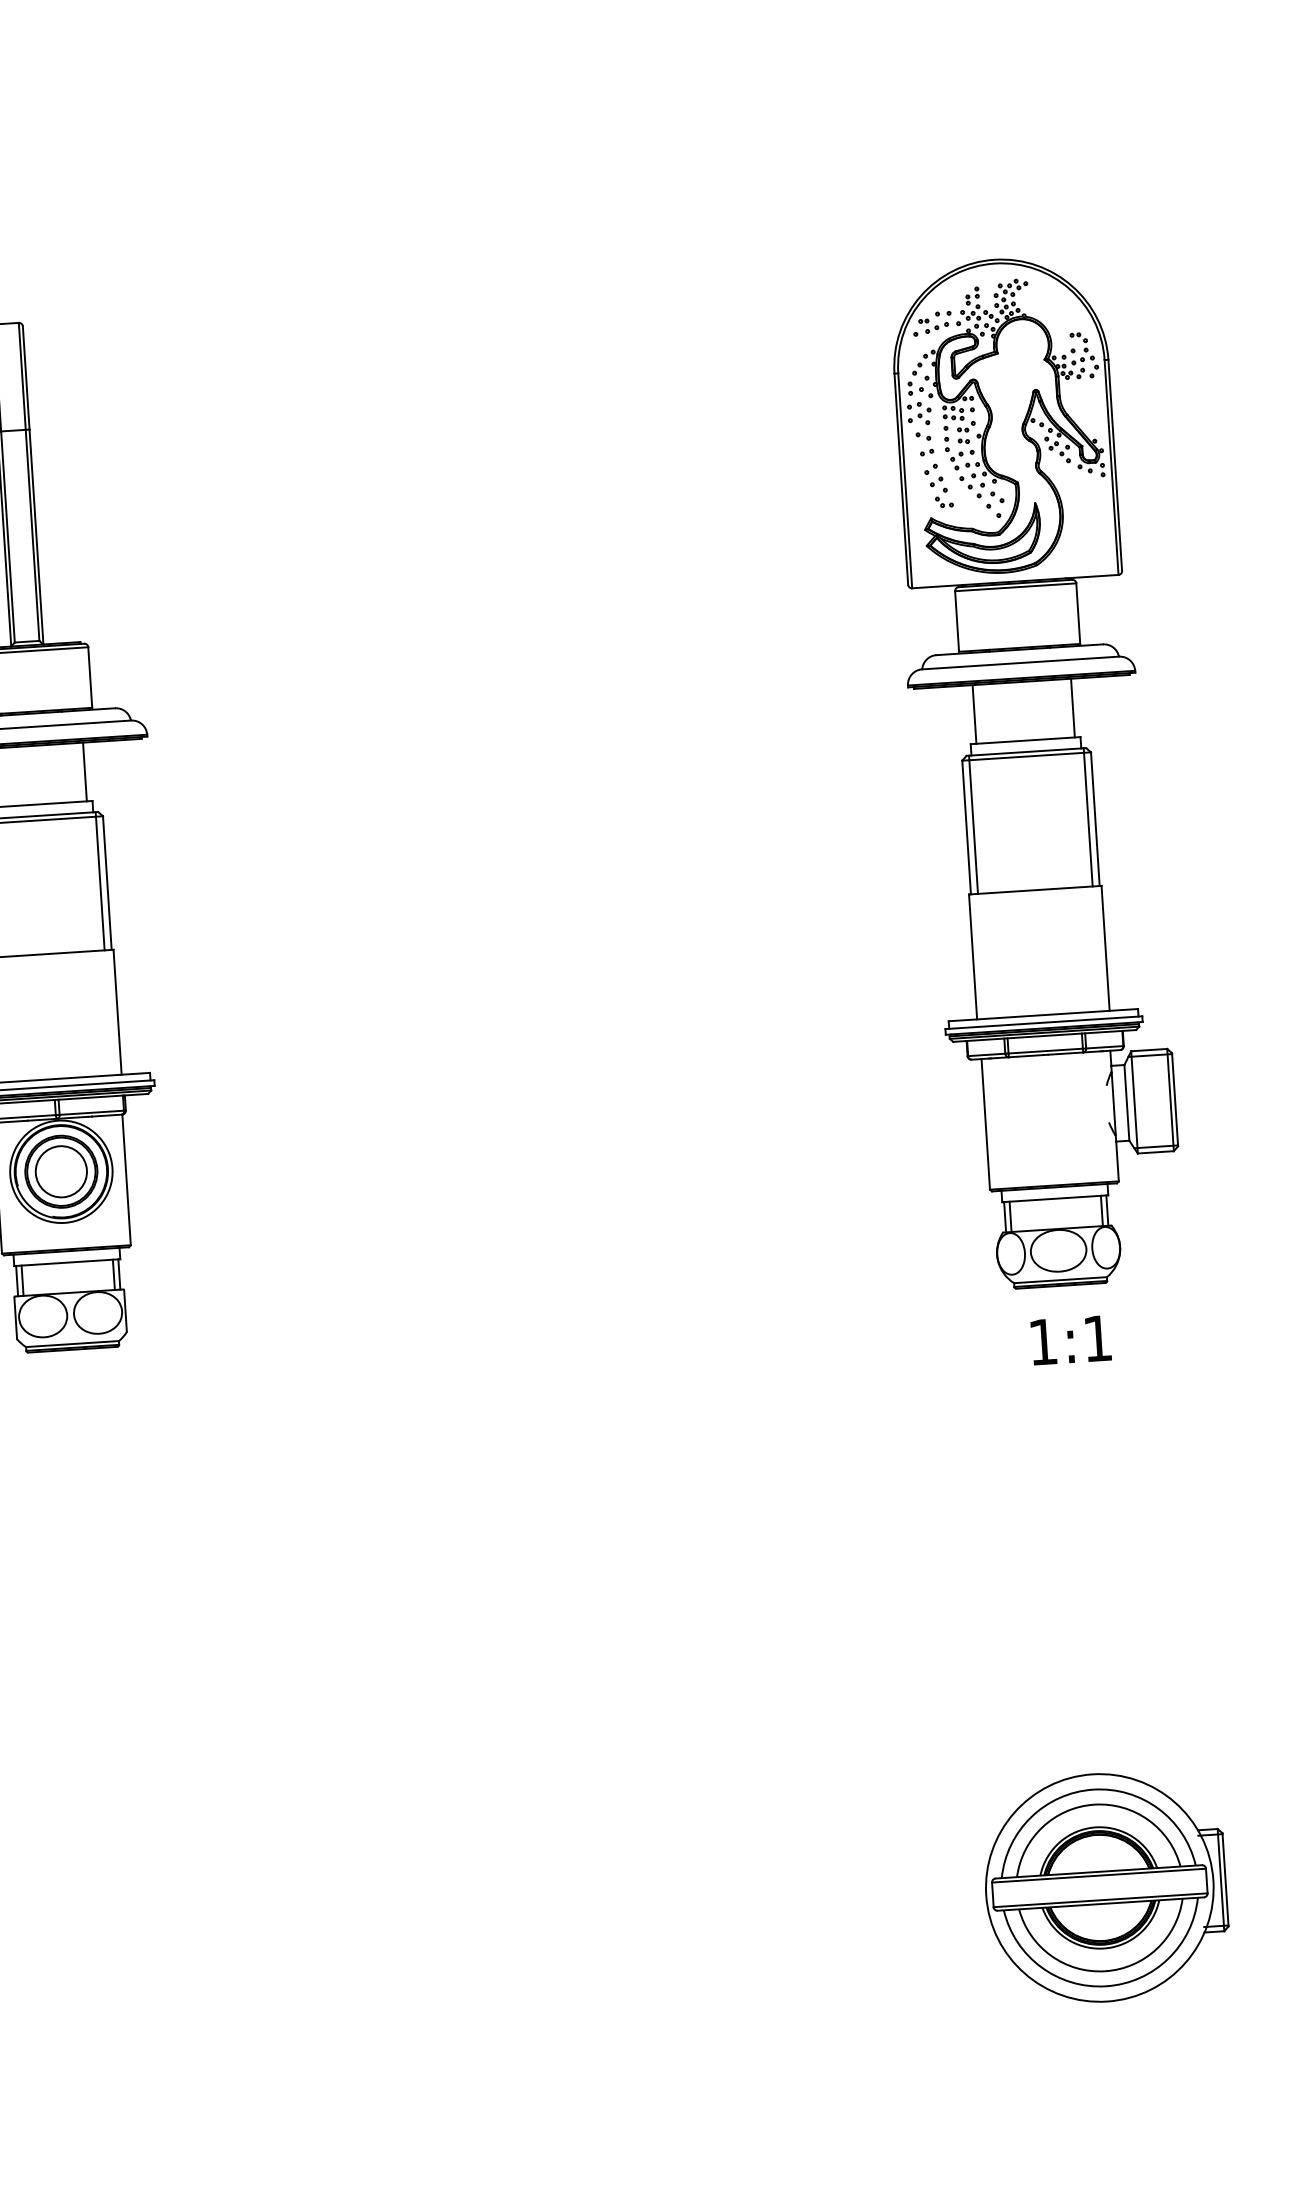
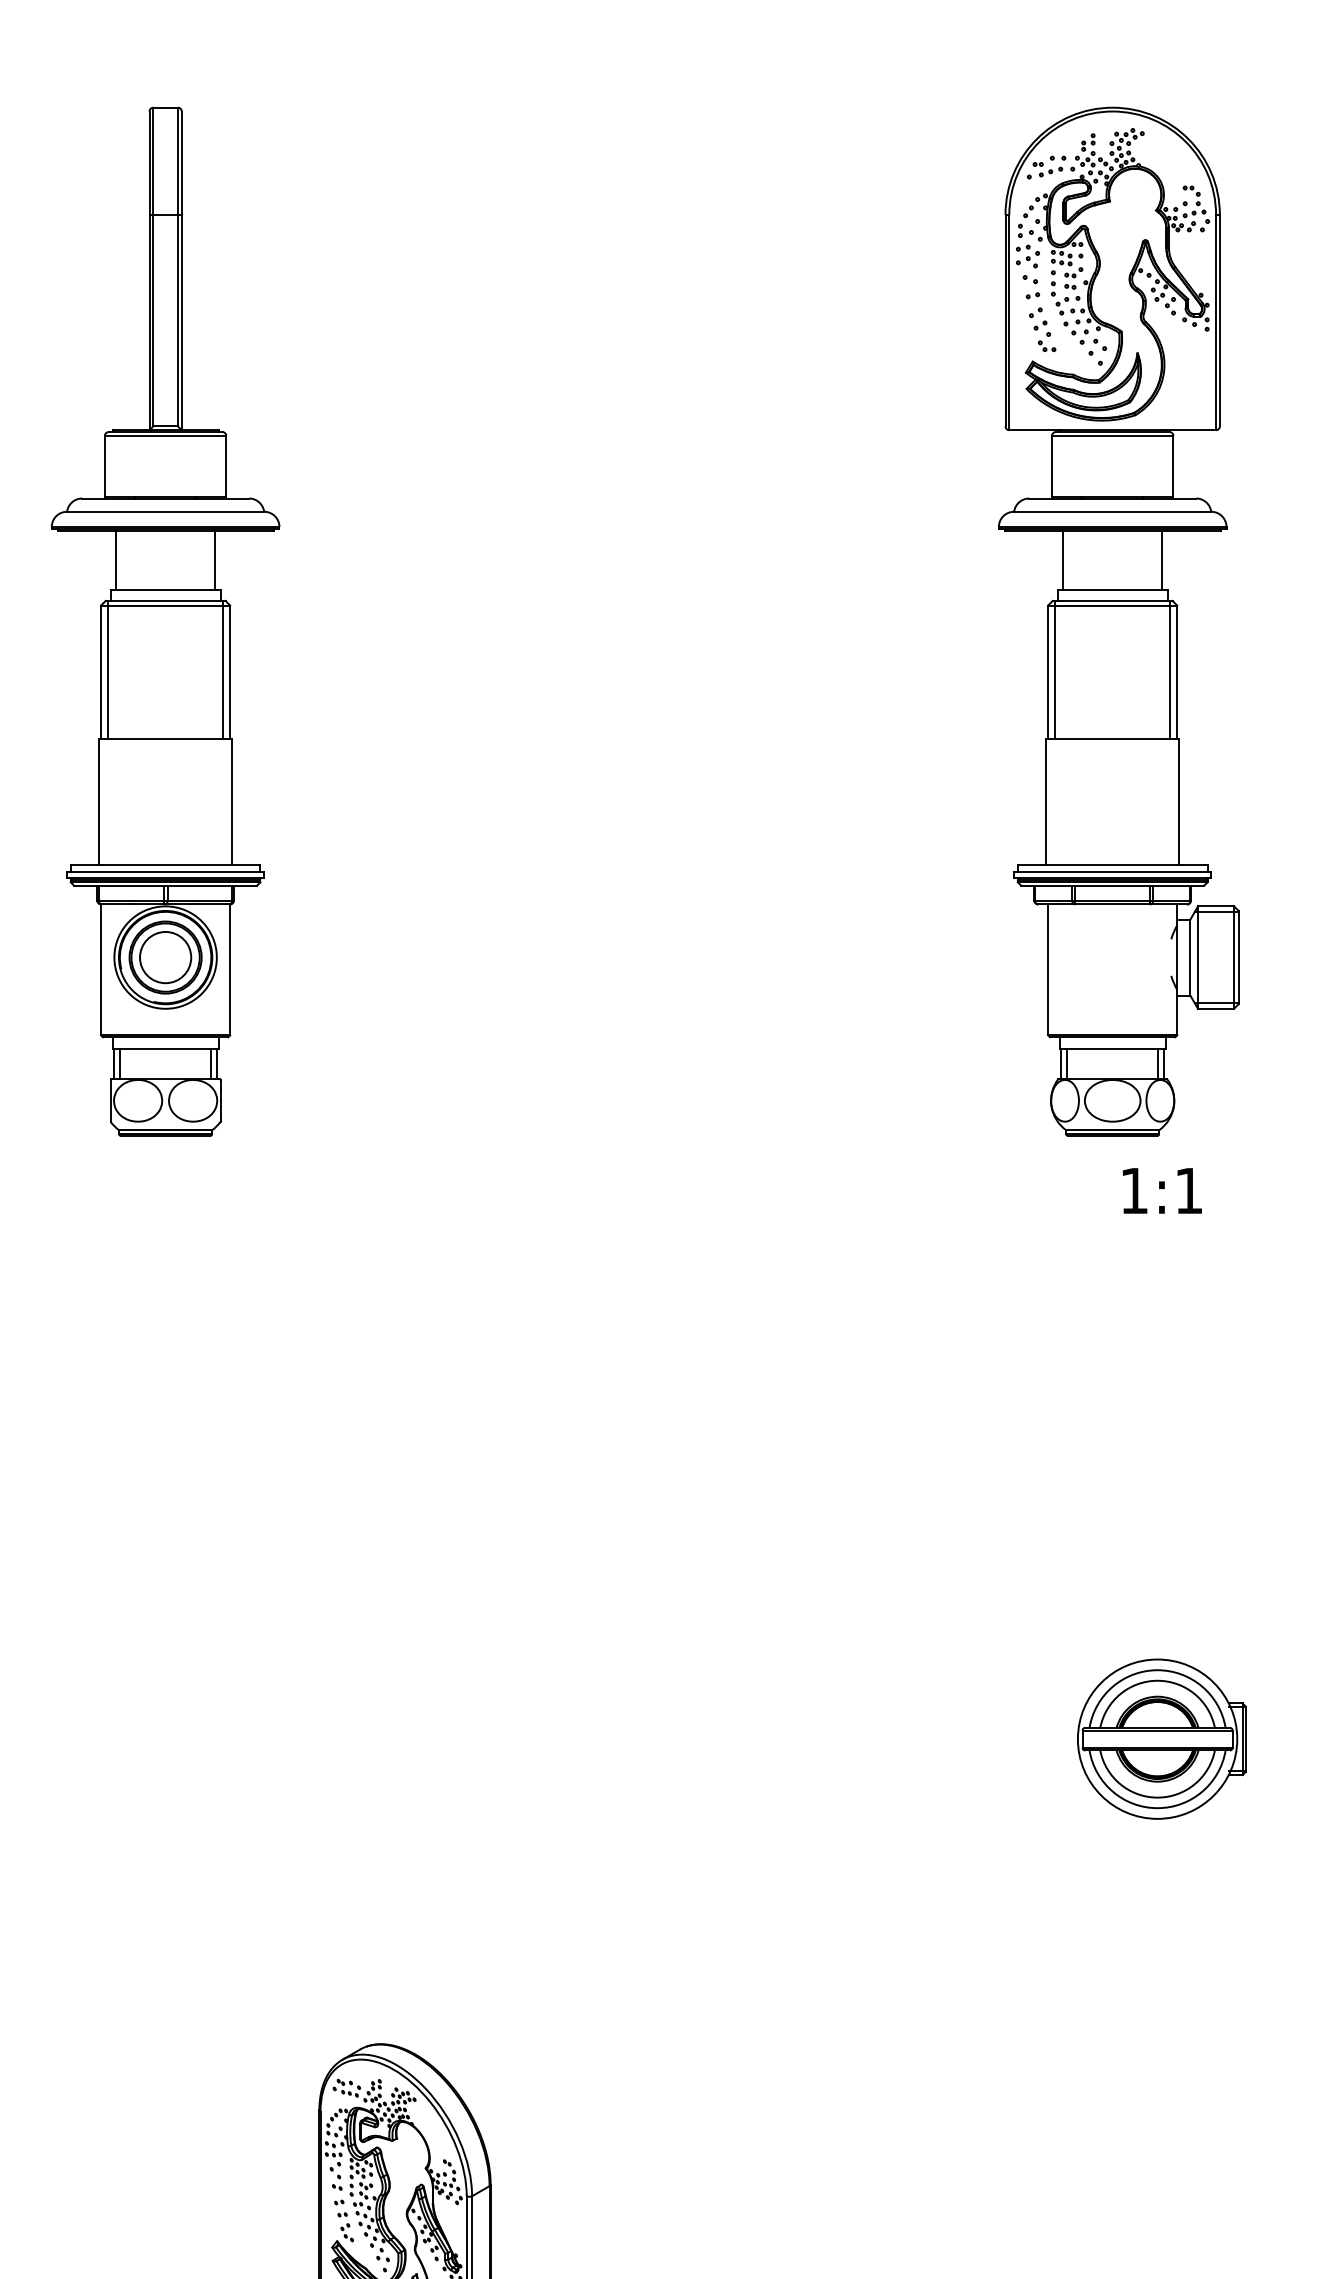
part: (1033, 772) -> (1118, 621), moved
part: (1105, 1886) -> (1161, 1738), size x0.7

